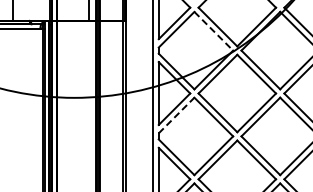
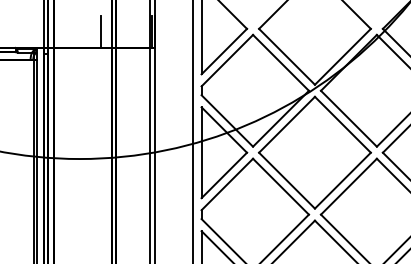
line: (214, 31) -> (282, 63), dashed -> solid
line: (176, 115) -> (227, 184), dashed -> solid

